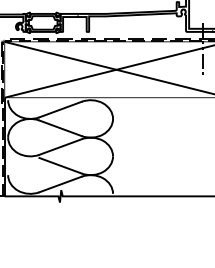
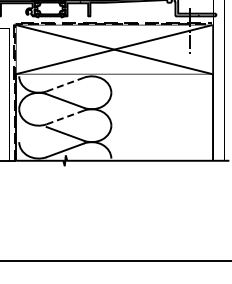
line: (60, 109) -> (65, 84), solid -> dashed
line: (60, 147) -> (65, 117), solid -> dashed

